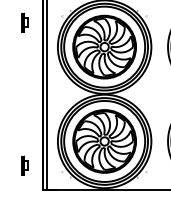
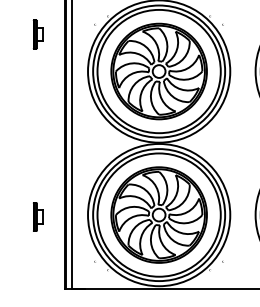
part: (24, 165) -> (37, 216), moved

